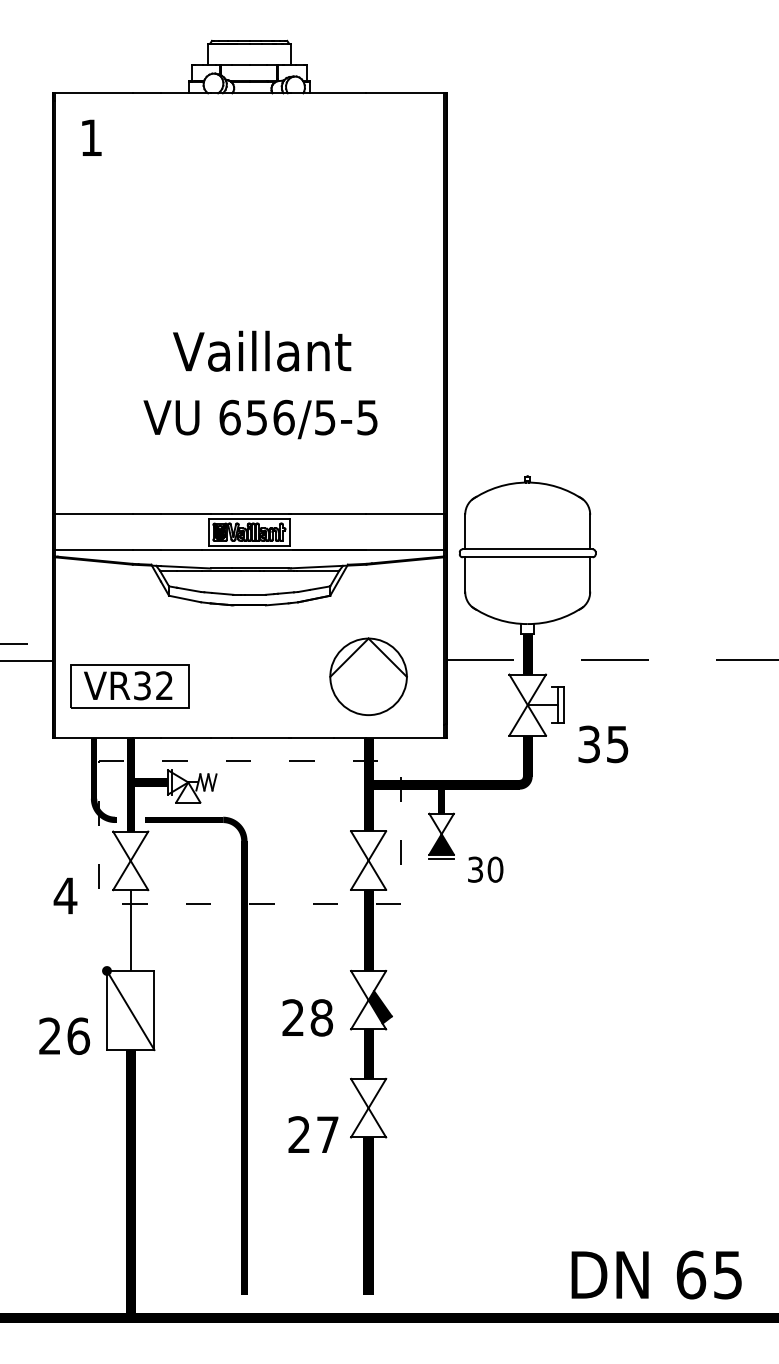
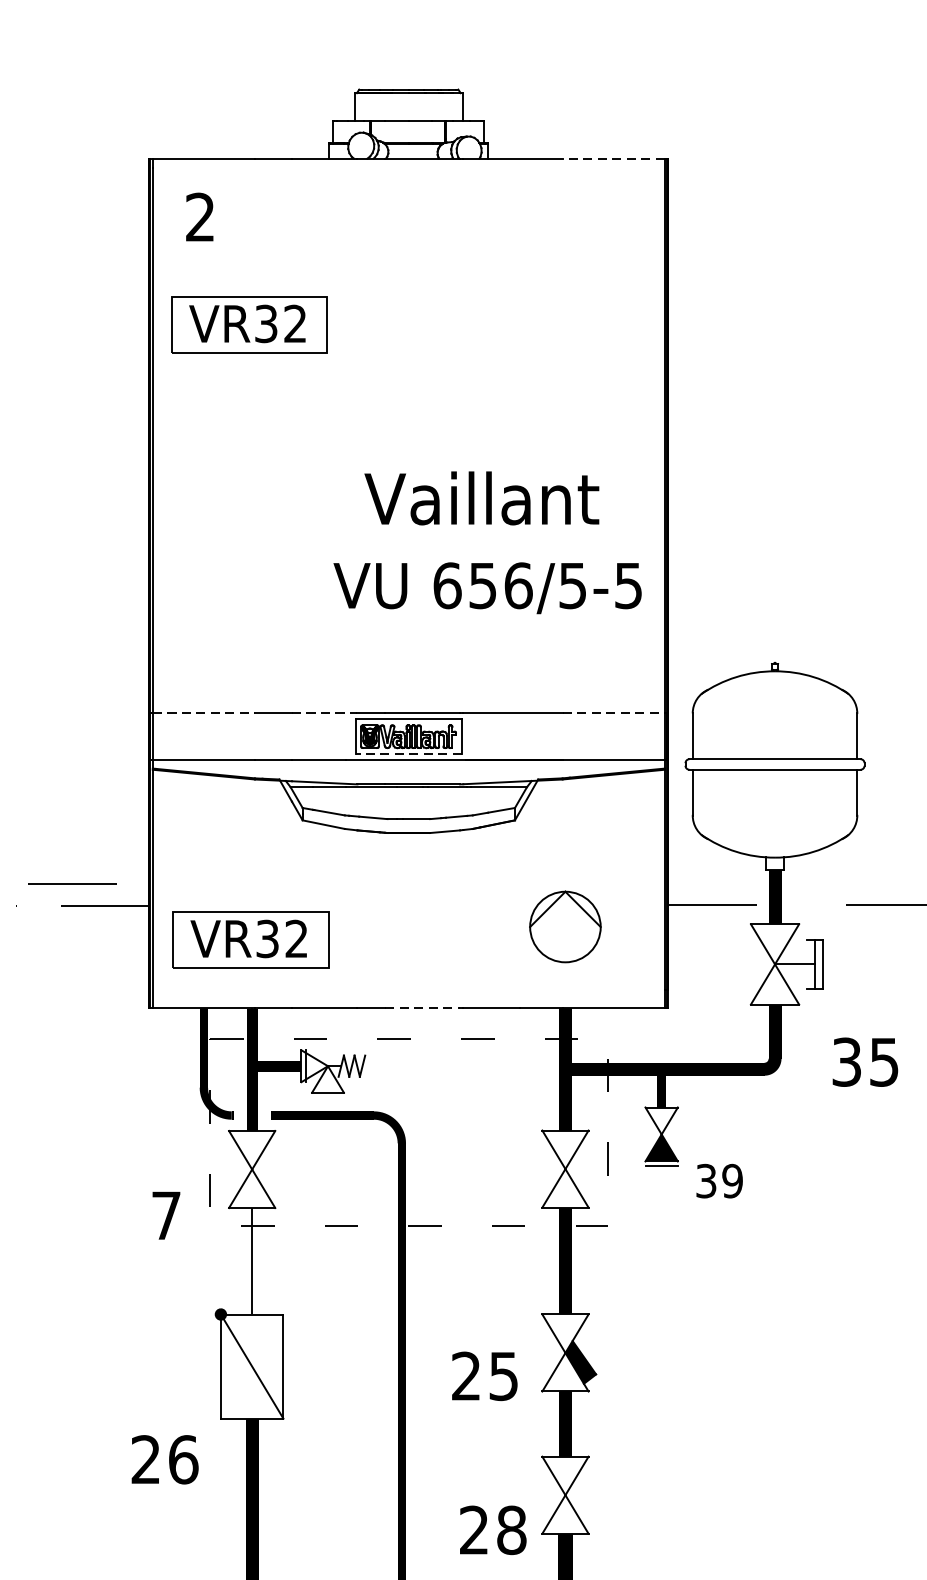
line: (405, 93) -> (614, 158), solid -> dashed
text: (90, 137) -> (199, 216), 1 -> 2
part: (128, 219) -> (249, 324), added
text: (262, 350) -> (482, 497), moved
text: (260, 419) -> (487, 588), moved
line: (94, 514) -> (204, 713), solid -> dashed
line: (185, 514) -> (324, 713), solid -> dashed
line: (405, 514) -> (614, 713), solid -> dashed
line: (249, 545) -> (408, 754), solid -> dashed
part: (368, 676) -> (565, 926), size x0.7
line: (260, 738) -> (423, 1008), solid -> dashed
text: (603, 744) -> (865, 1062), moved
text: (495, 869) -> (732, 1180), 30 -> 39
text: (65, 895) -> (166, 1215), 4 -> 7
text: (321, 1017) -> (503, 1375), 28 -> 25
text: (64, 1035) -> (164, 1458), moved
text: (327, 1134) -> (511, 1529), 27 -> 28

